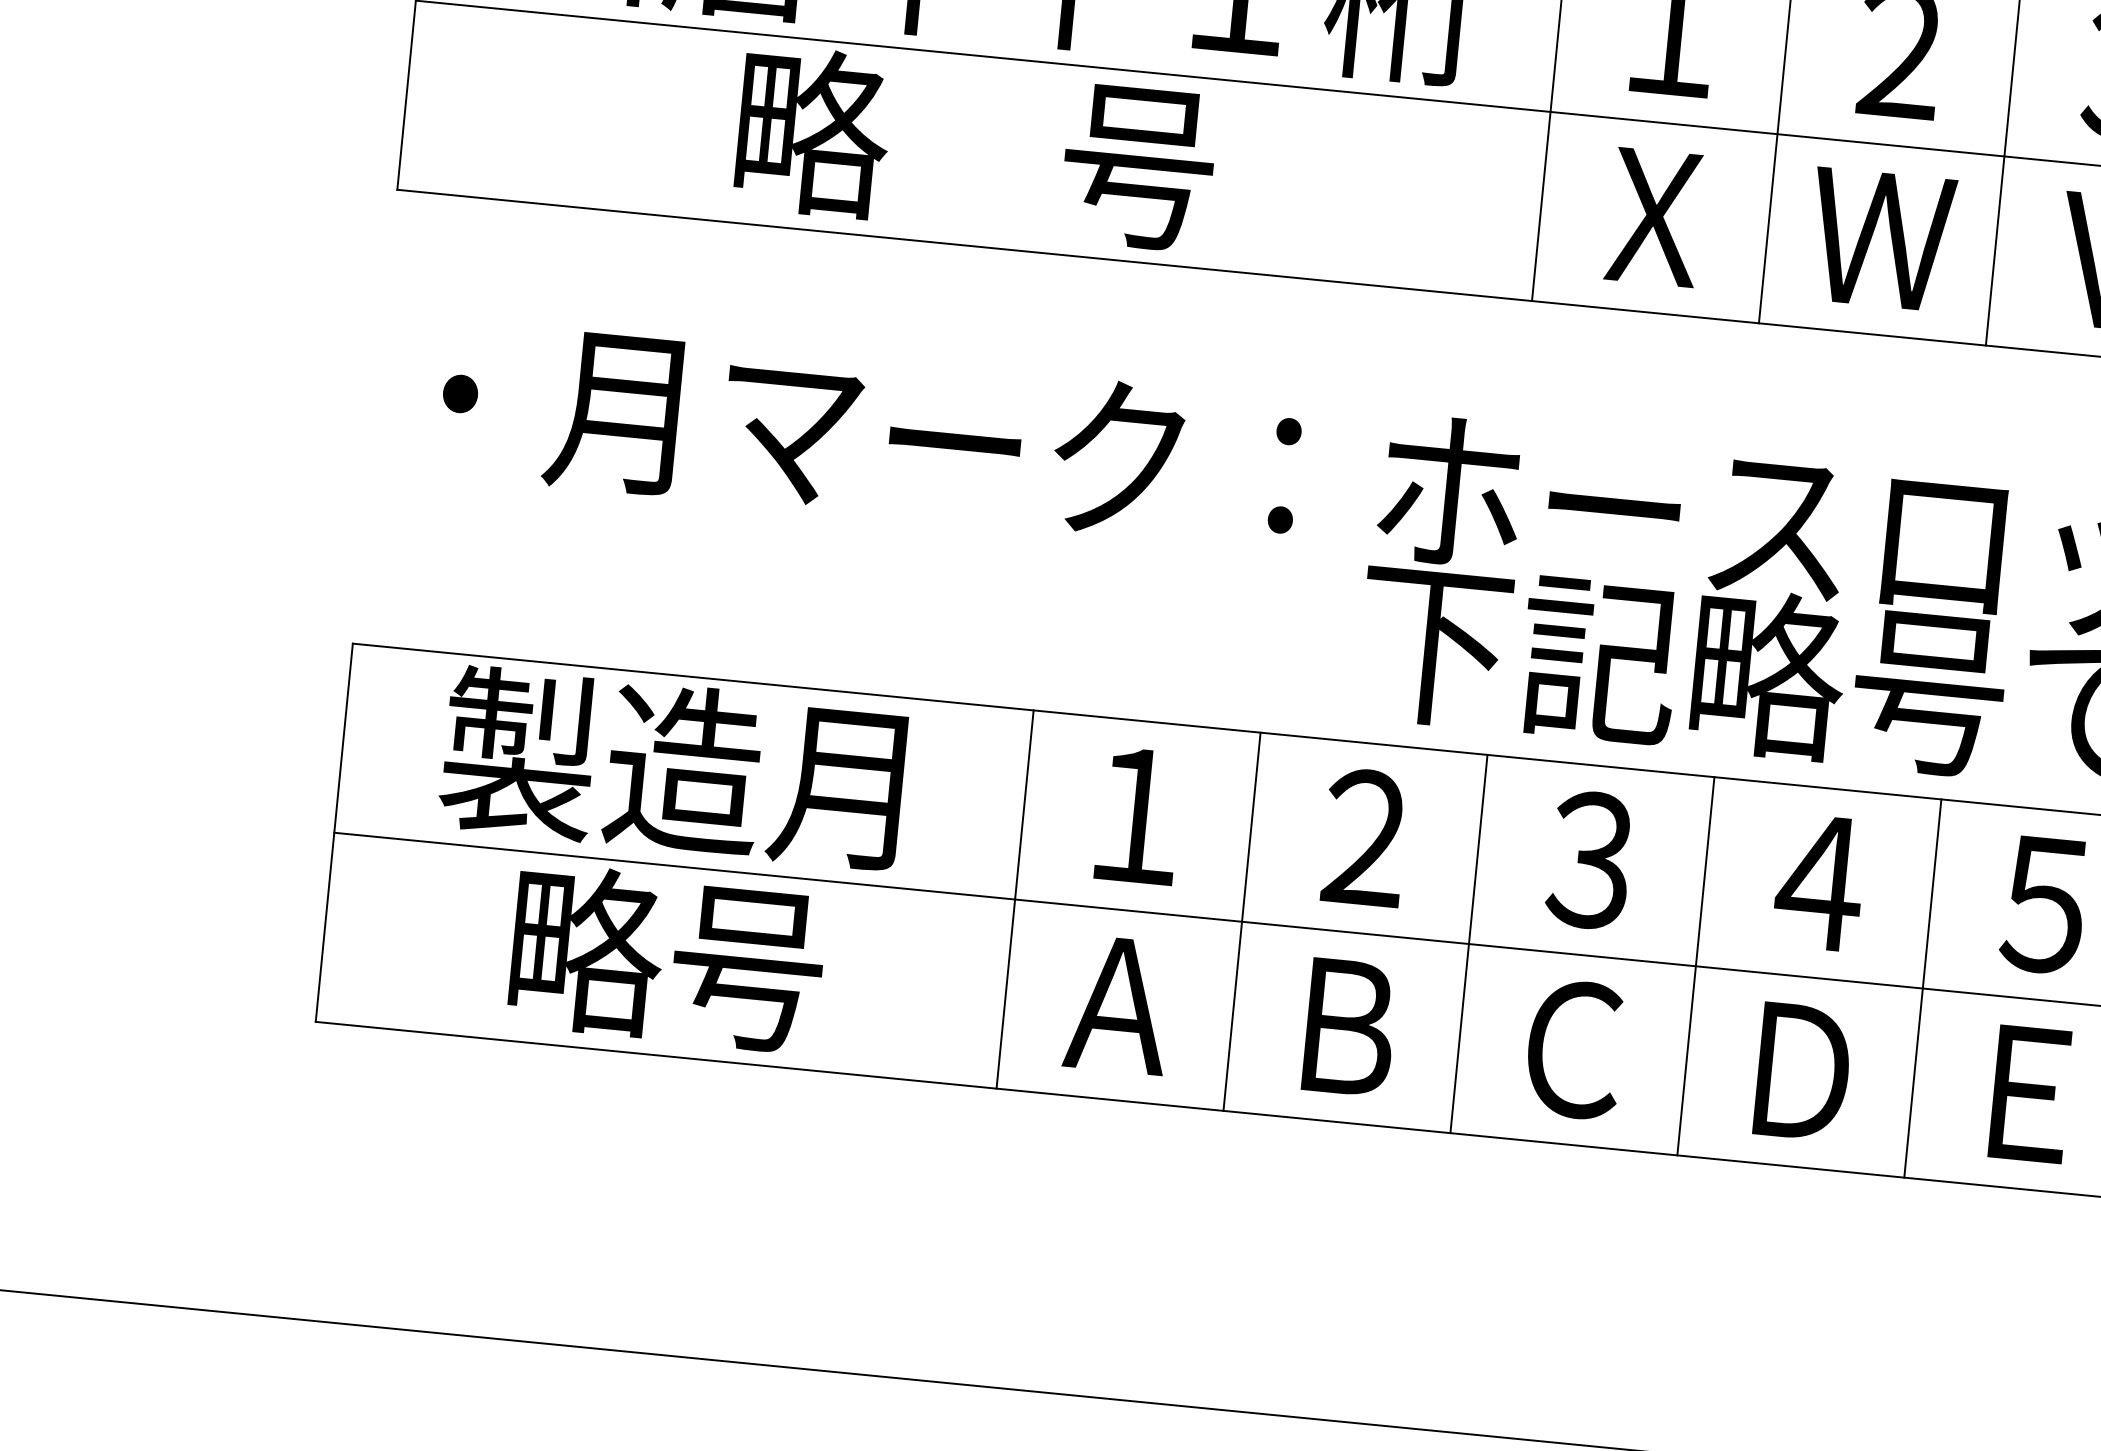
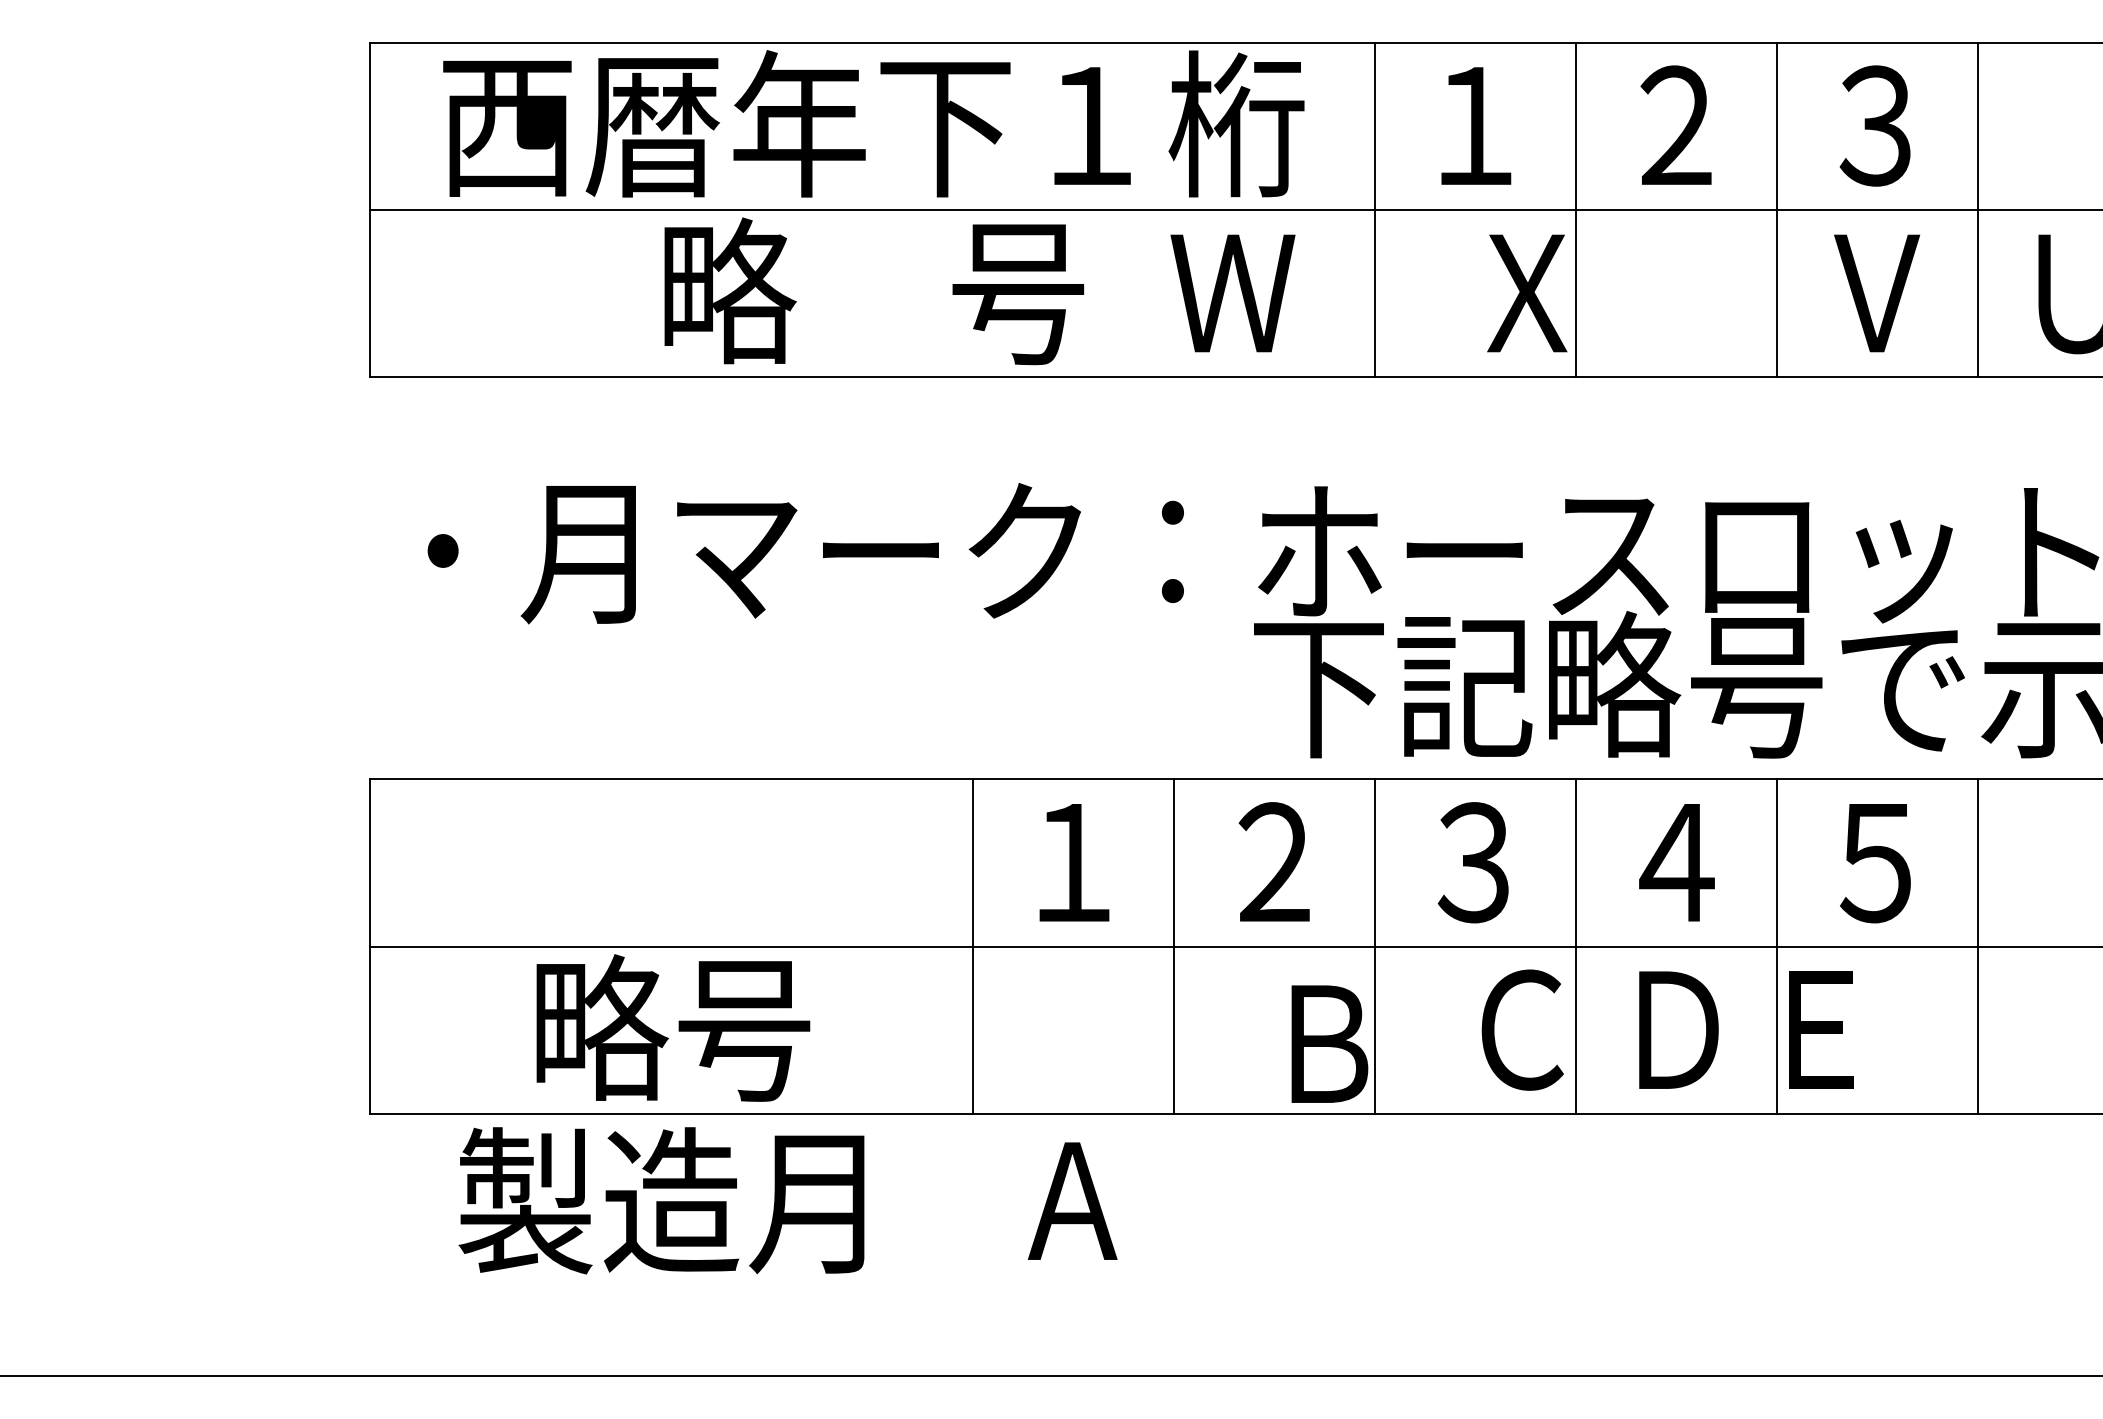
text: (1655, 217) -> (1527, 293), moved
text: (1880, 239) -> (1232, 293), moved
text: (672, 767) -> (661, 1200), moved
text: (1118, 1004) -> (1072, 1200), moved
text: (1349, 1026) -> (1329, 1043), moved
text: (1574, 1048) -> (1522, 1029), moved
text: (2031, 1093) -> (1821, 1029), moved

